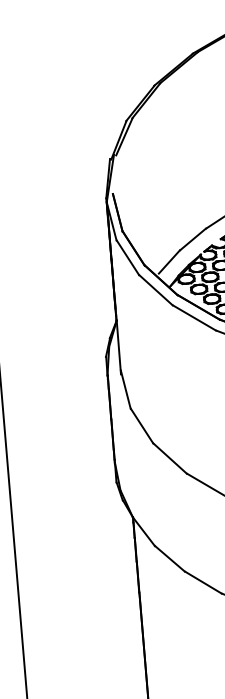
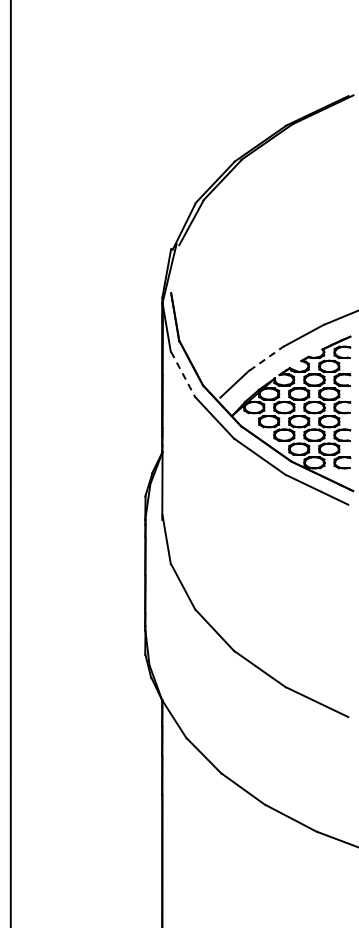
line: (193, 239) -> (267, 358), solid -> dashed
line: (128, 257) -> (183, 374), solid -> dashed

